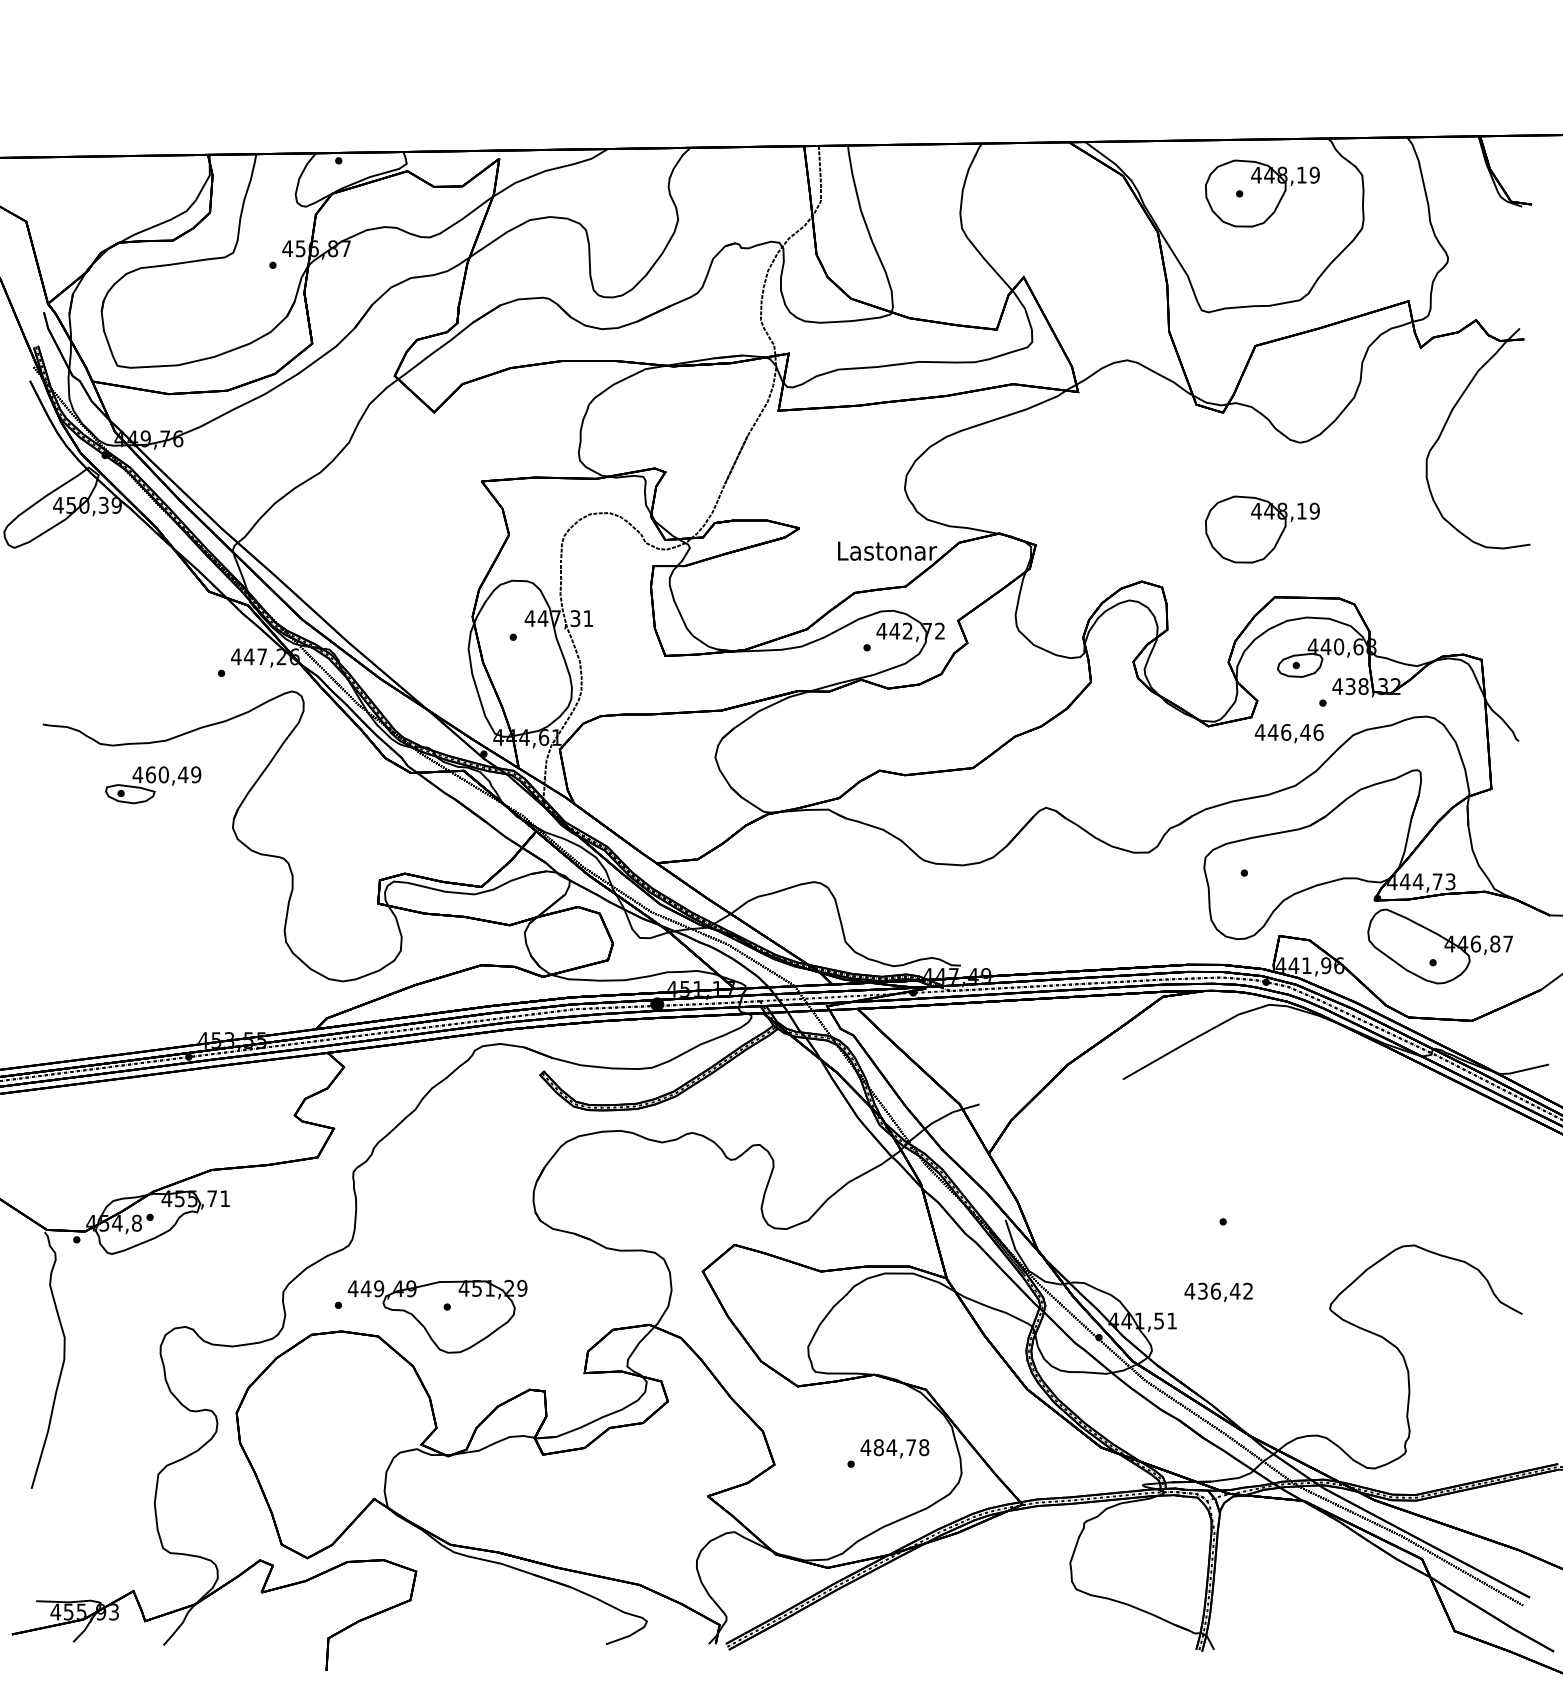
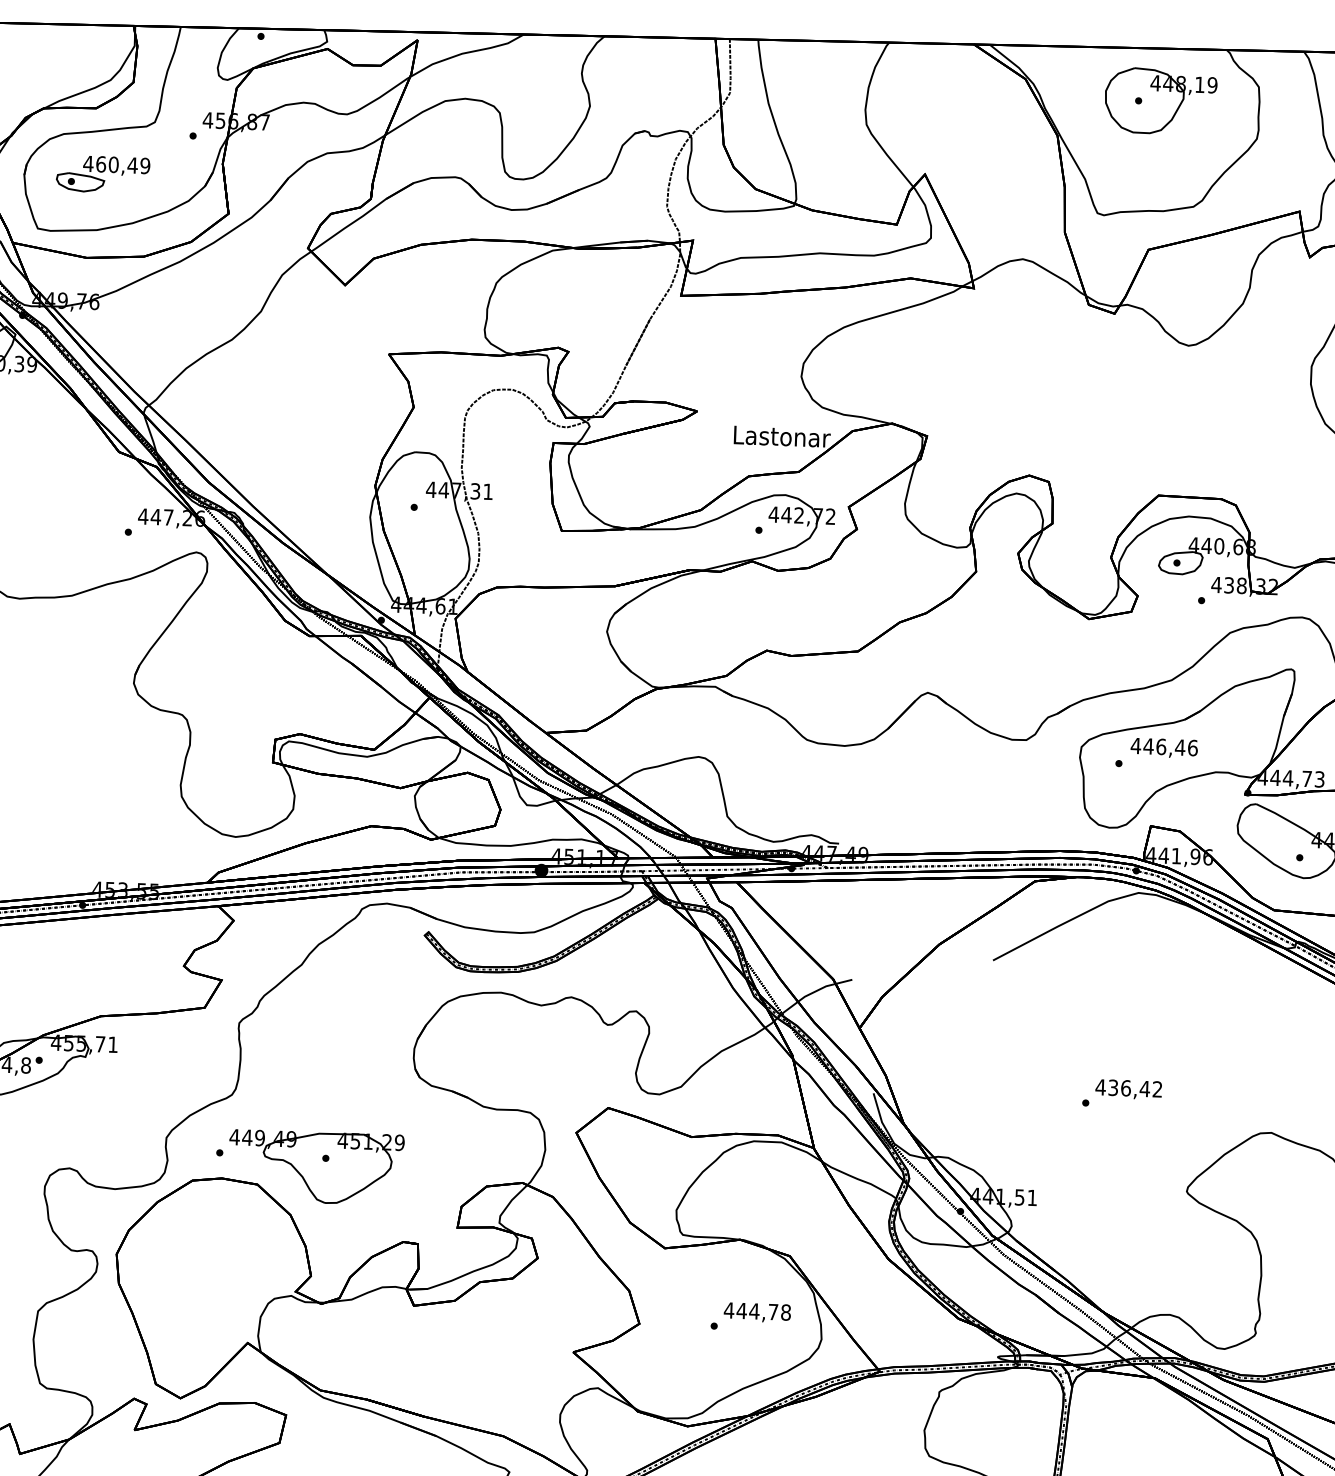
part: (1262, 529) -> (1148, 429), removed
text: (1288, 733) -> (1163, 748), moved
part: (153, 785) -> (103, 174), moved
text: (1218, 1292) -> (1128, 1089), moved
text: (878, 1447) -> (741, 1310), 484,78 -> 444,78

